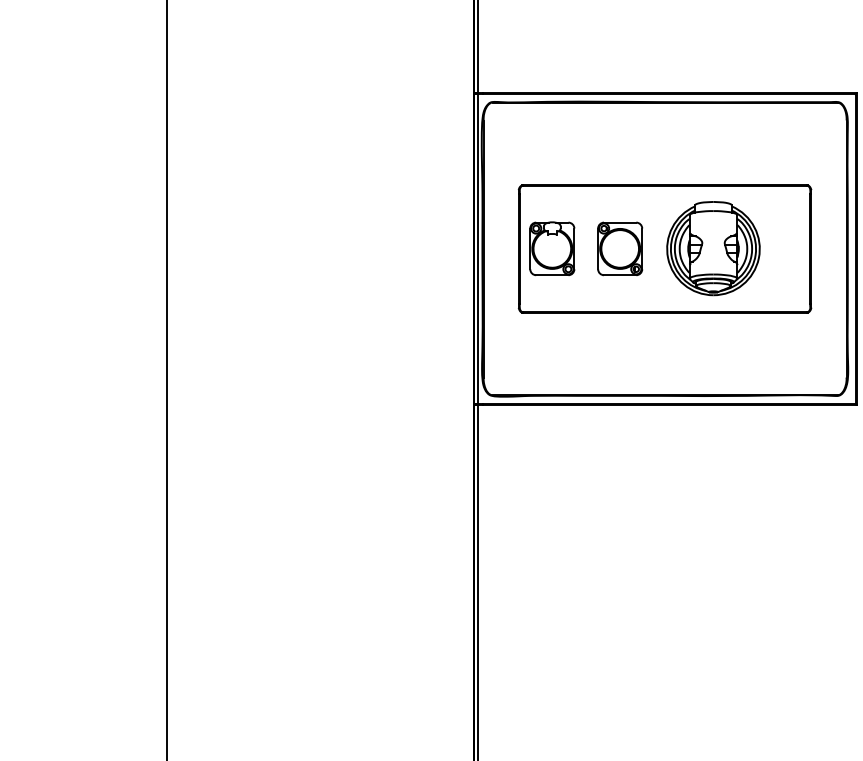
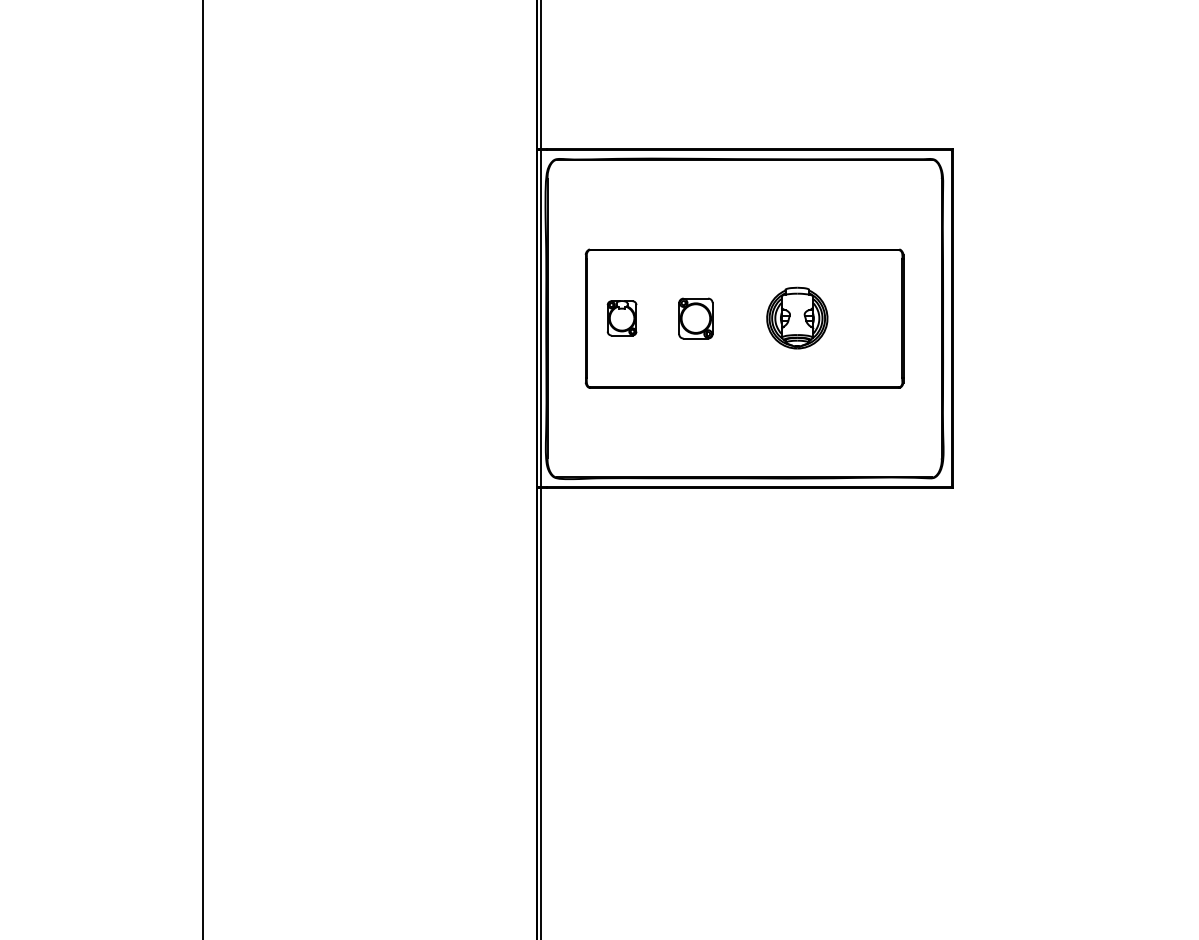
part: (551, 247) -> (621, 317), size x0.6
part: (713, 247) -> (797, 317), size x0.6
part: (619, 248) -> (695, 318), size x0.7

